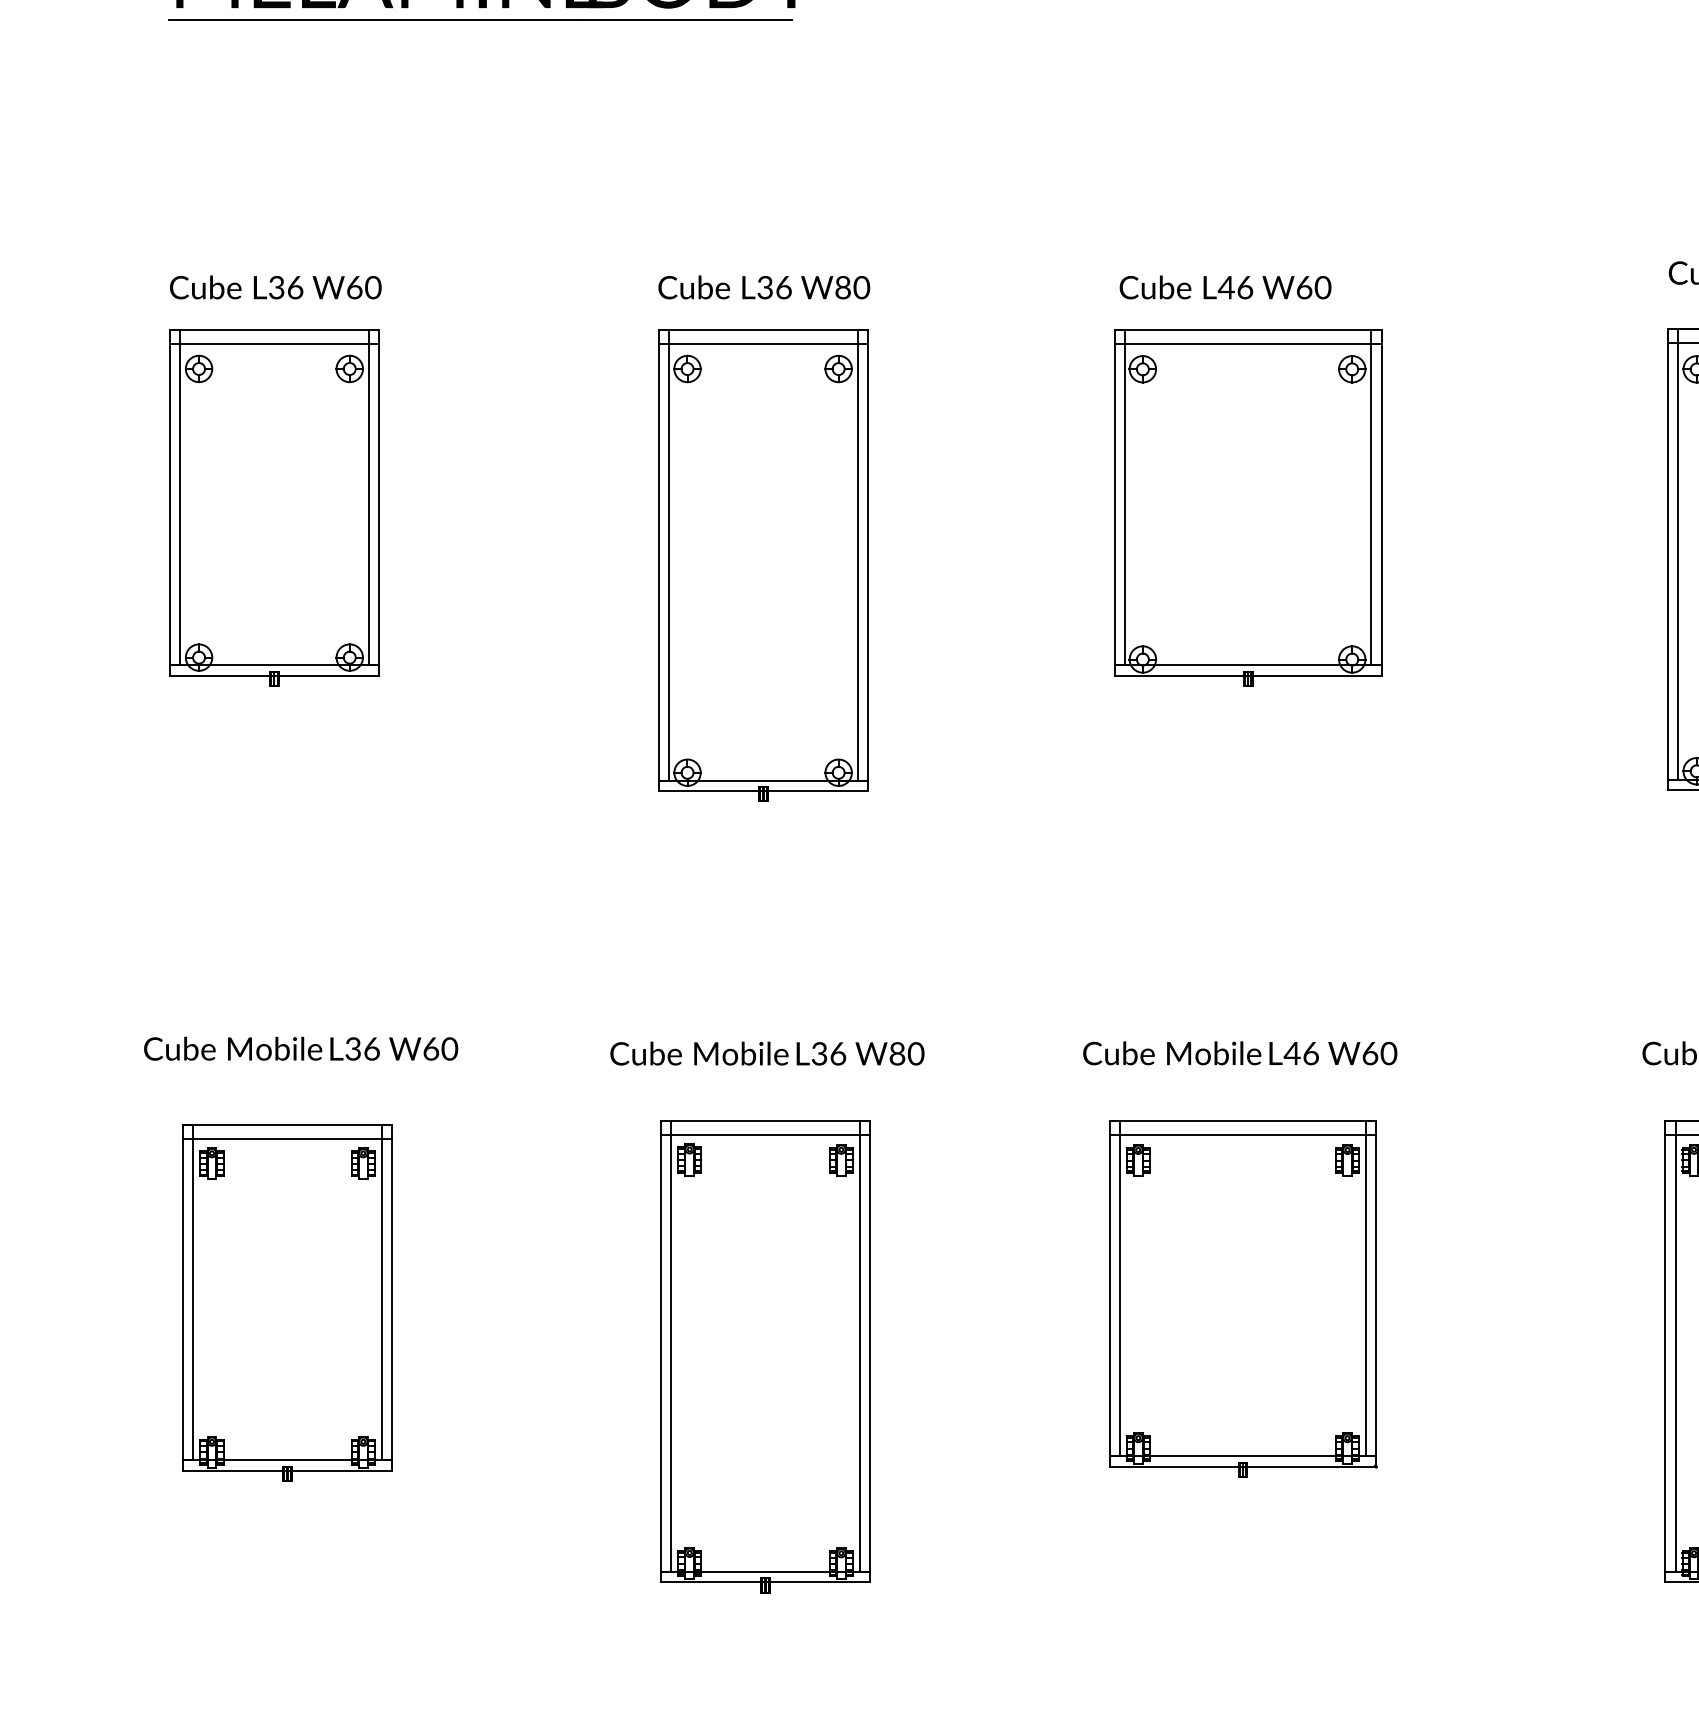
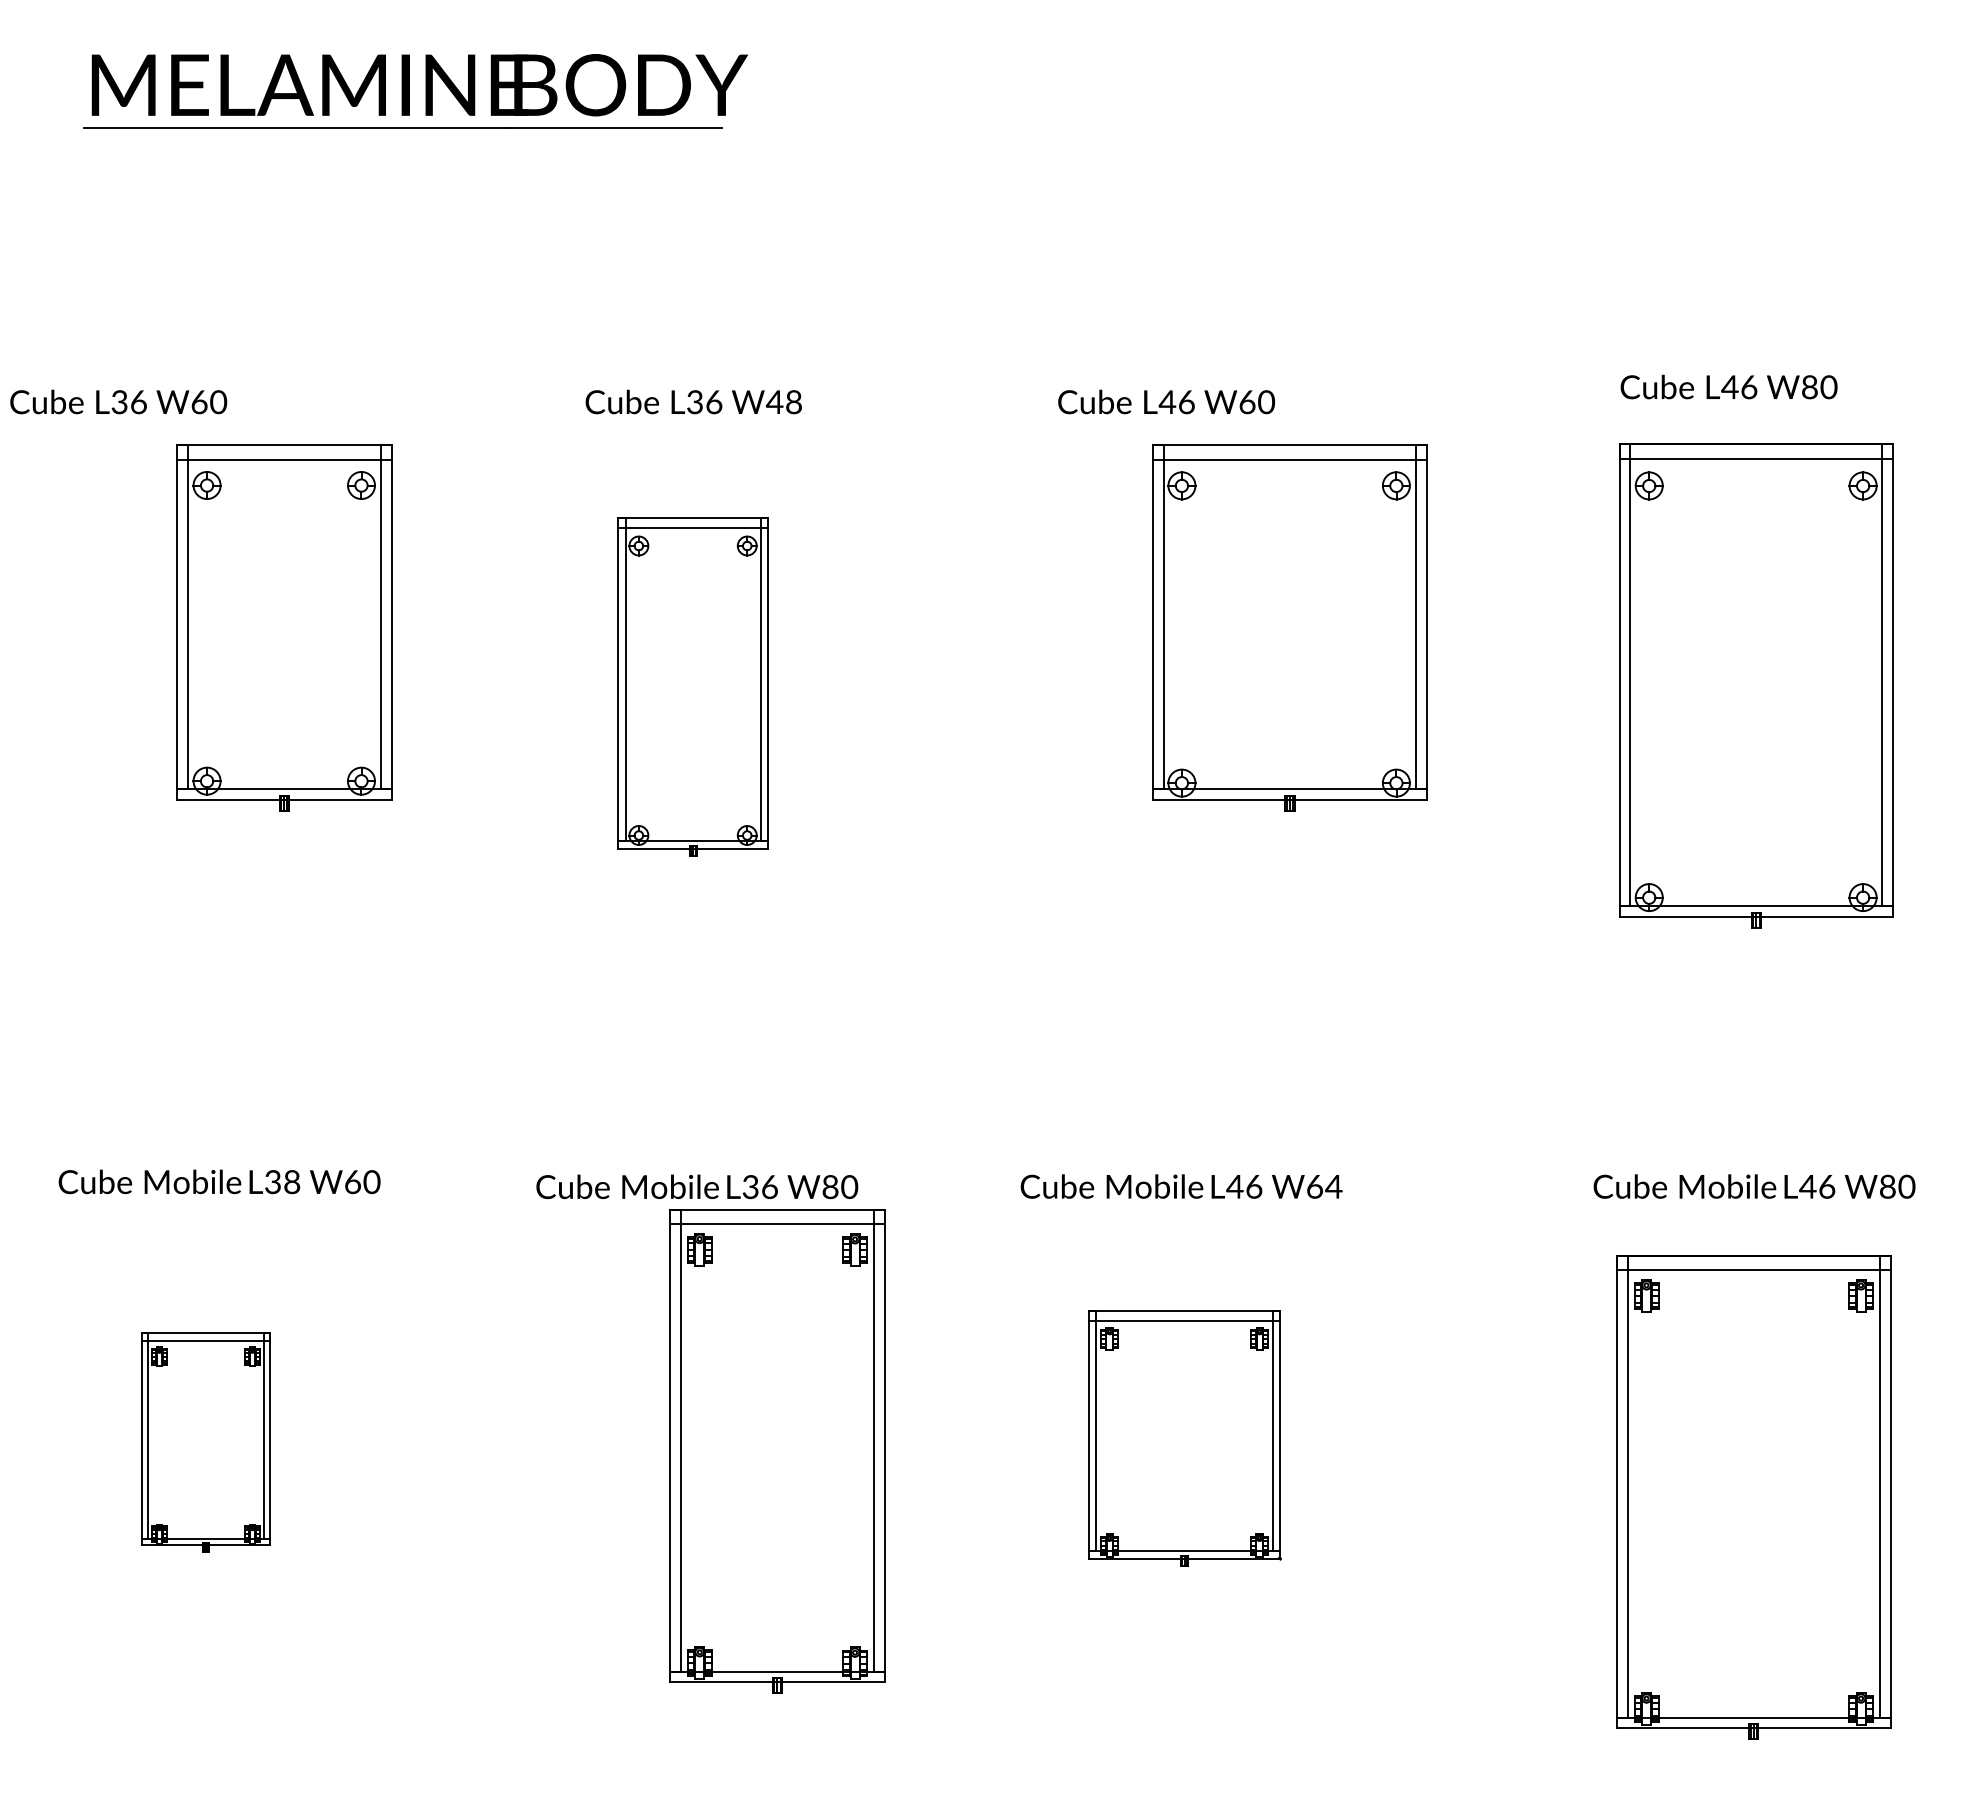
text: (275, 286) -> (118, 401), moved
text: (851, 287) -> (783, 402), W80 -> W48
part: (274, 507) -> (284, 627), moved
part: (1247, 507) -> (1289, 627), moved
part: (763, 565) -> (693, 686), size x0.7
text: (372, 1048) -> (292, 1181), L36 -> L38
text: (1388, 1053) -> (1333, 1186), W60 -> W64
part: (1243, 1299) -> (1184, 1438), size x0.7
part: (287, 1303) -> (205, 1442), size x0.6
part: (765, 1356) -> (777, 1451), moved

